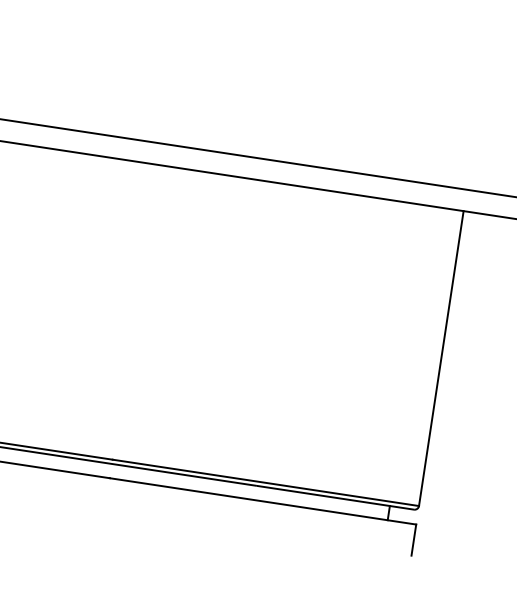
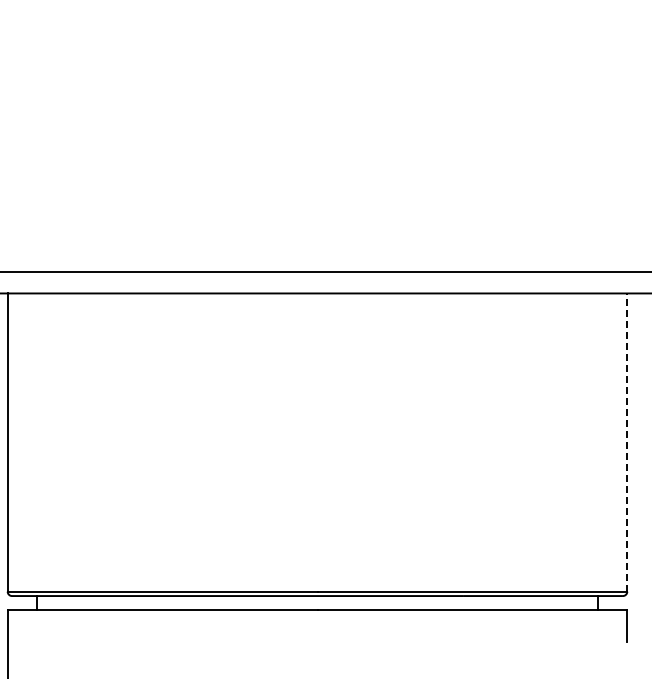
line: (441, 358) -> (627, 442), solid -> dashed

